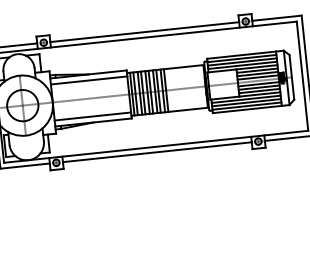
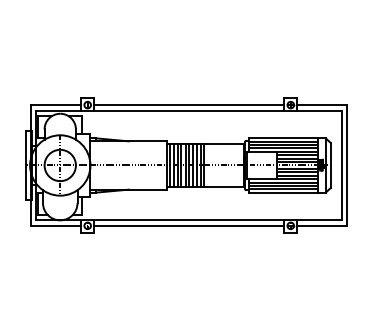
line: (88, 80) -> (128, 147), removed
line: (92, 116) -> (128, 183), removed

